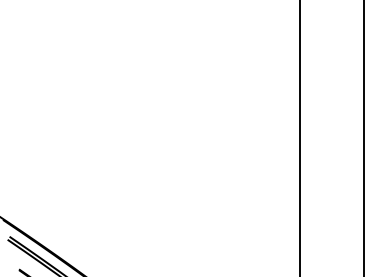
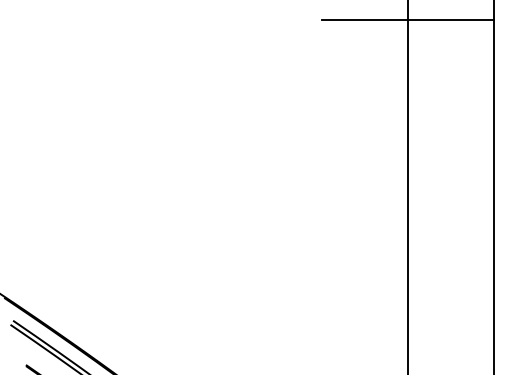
line: (300, 15) -> (407, 20), added

